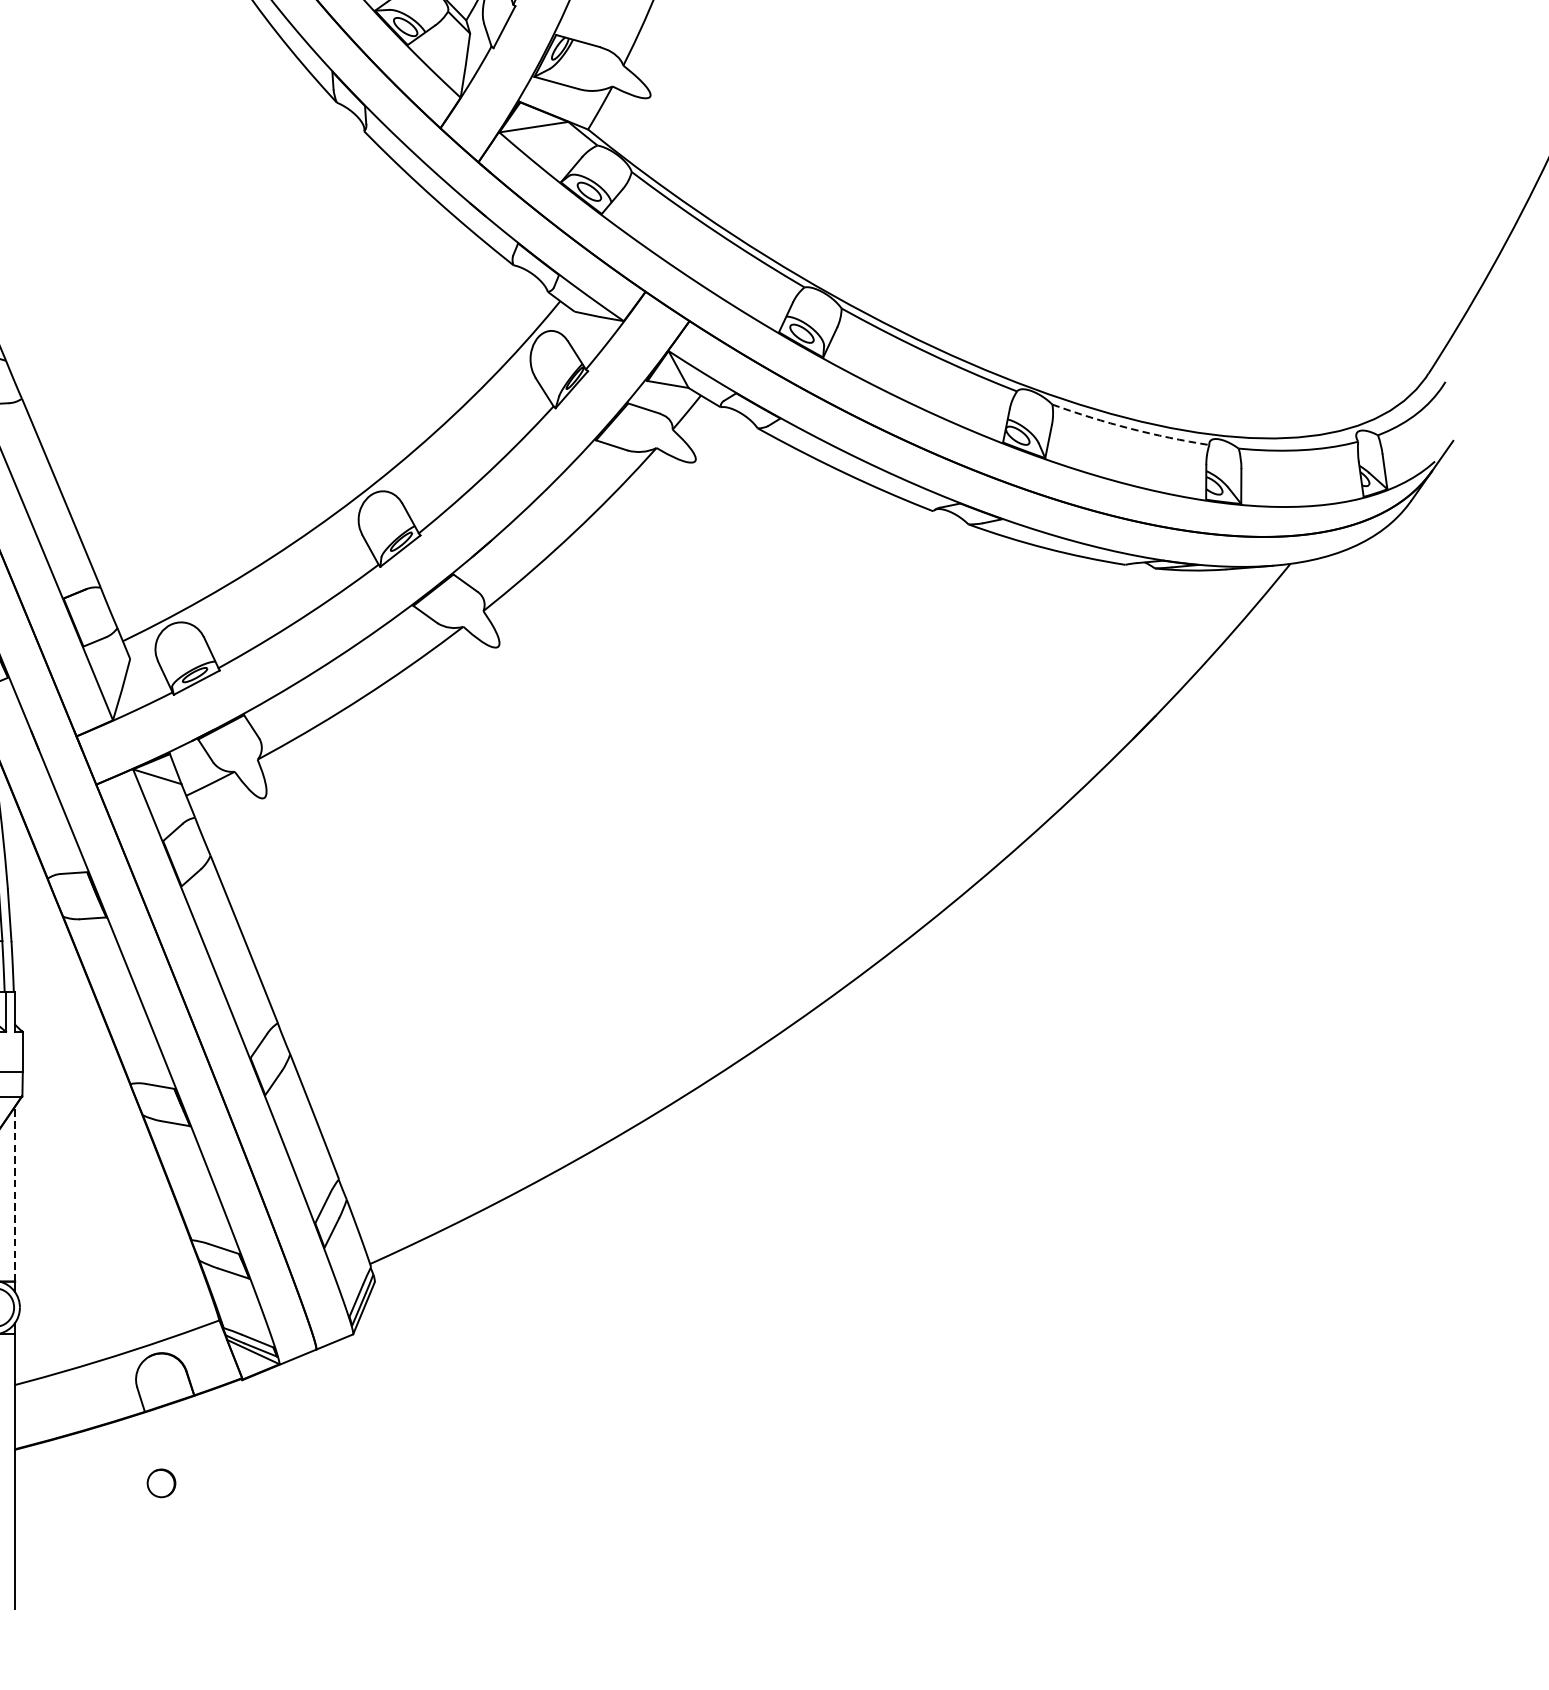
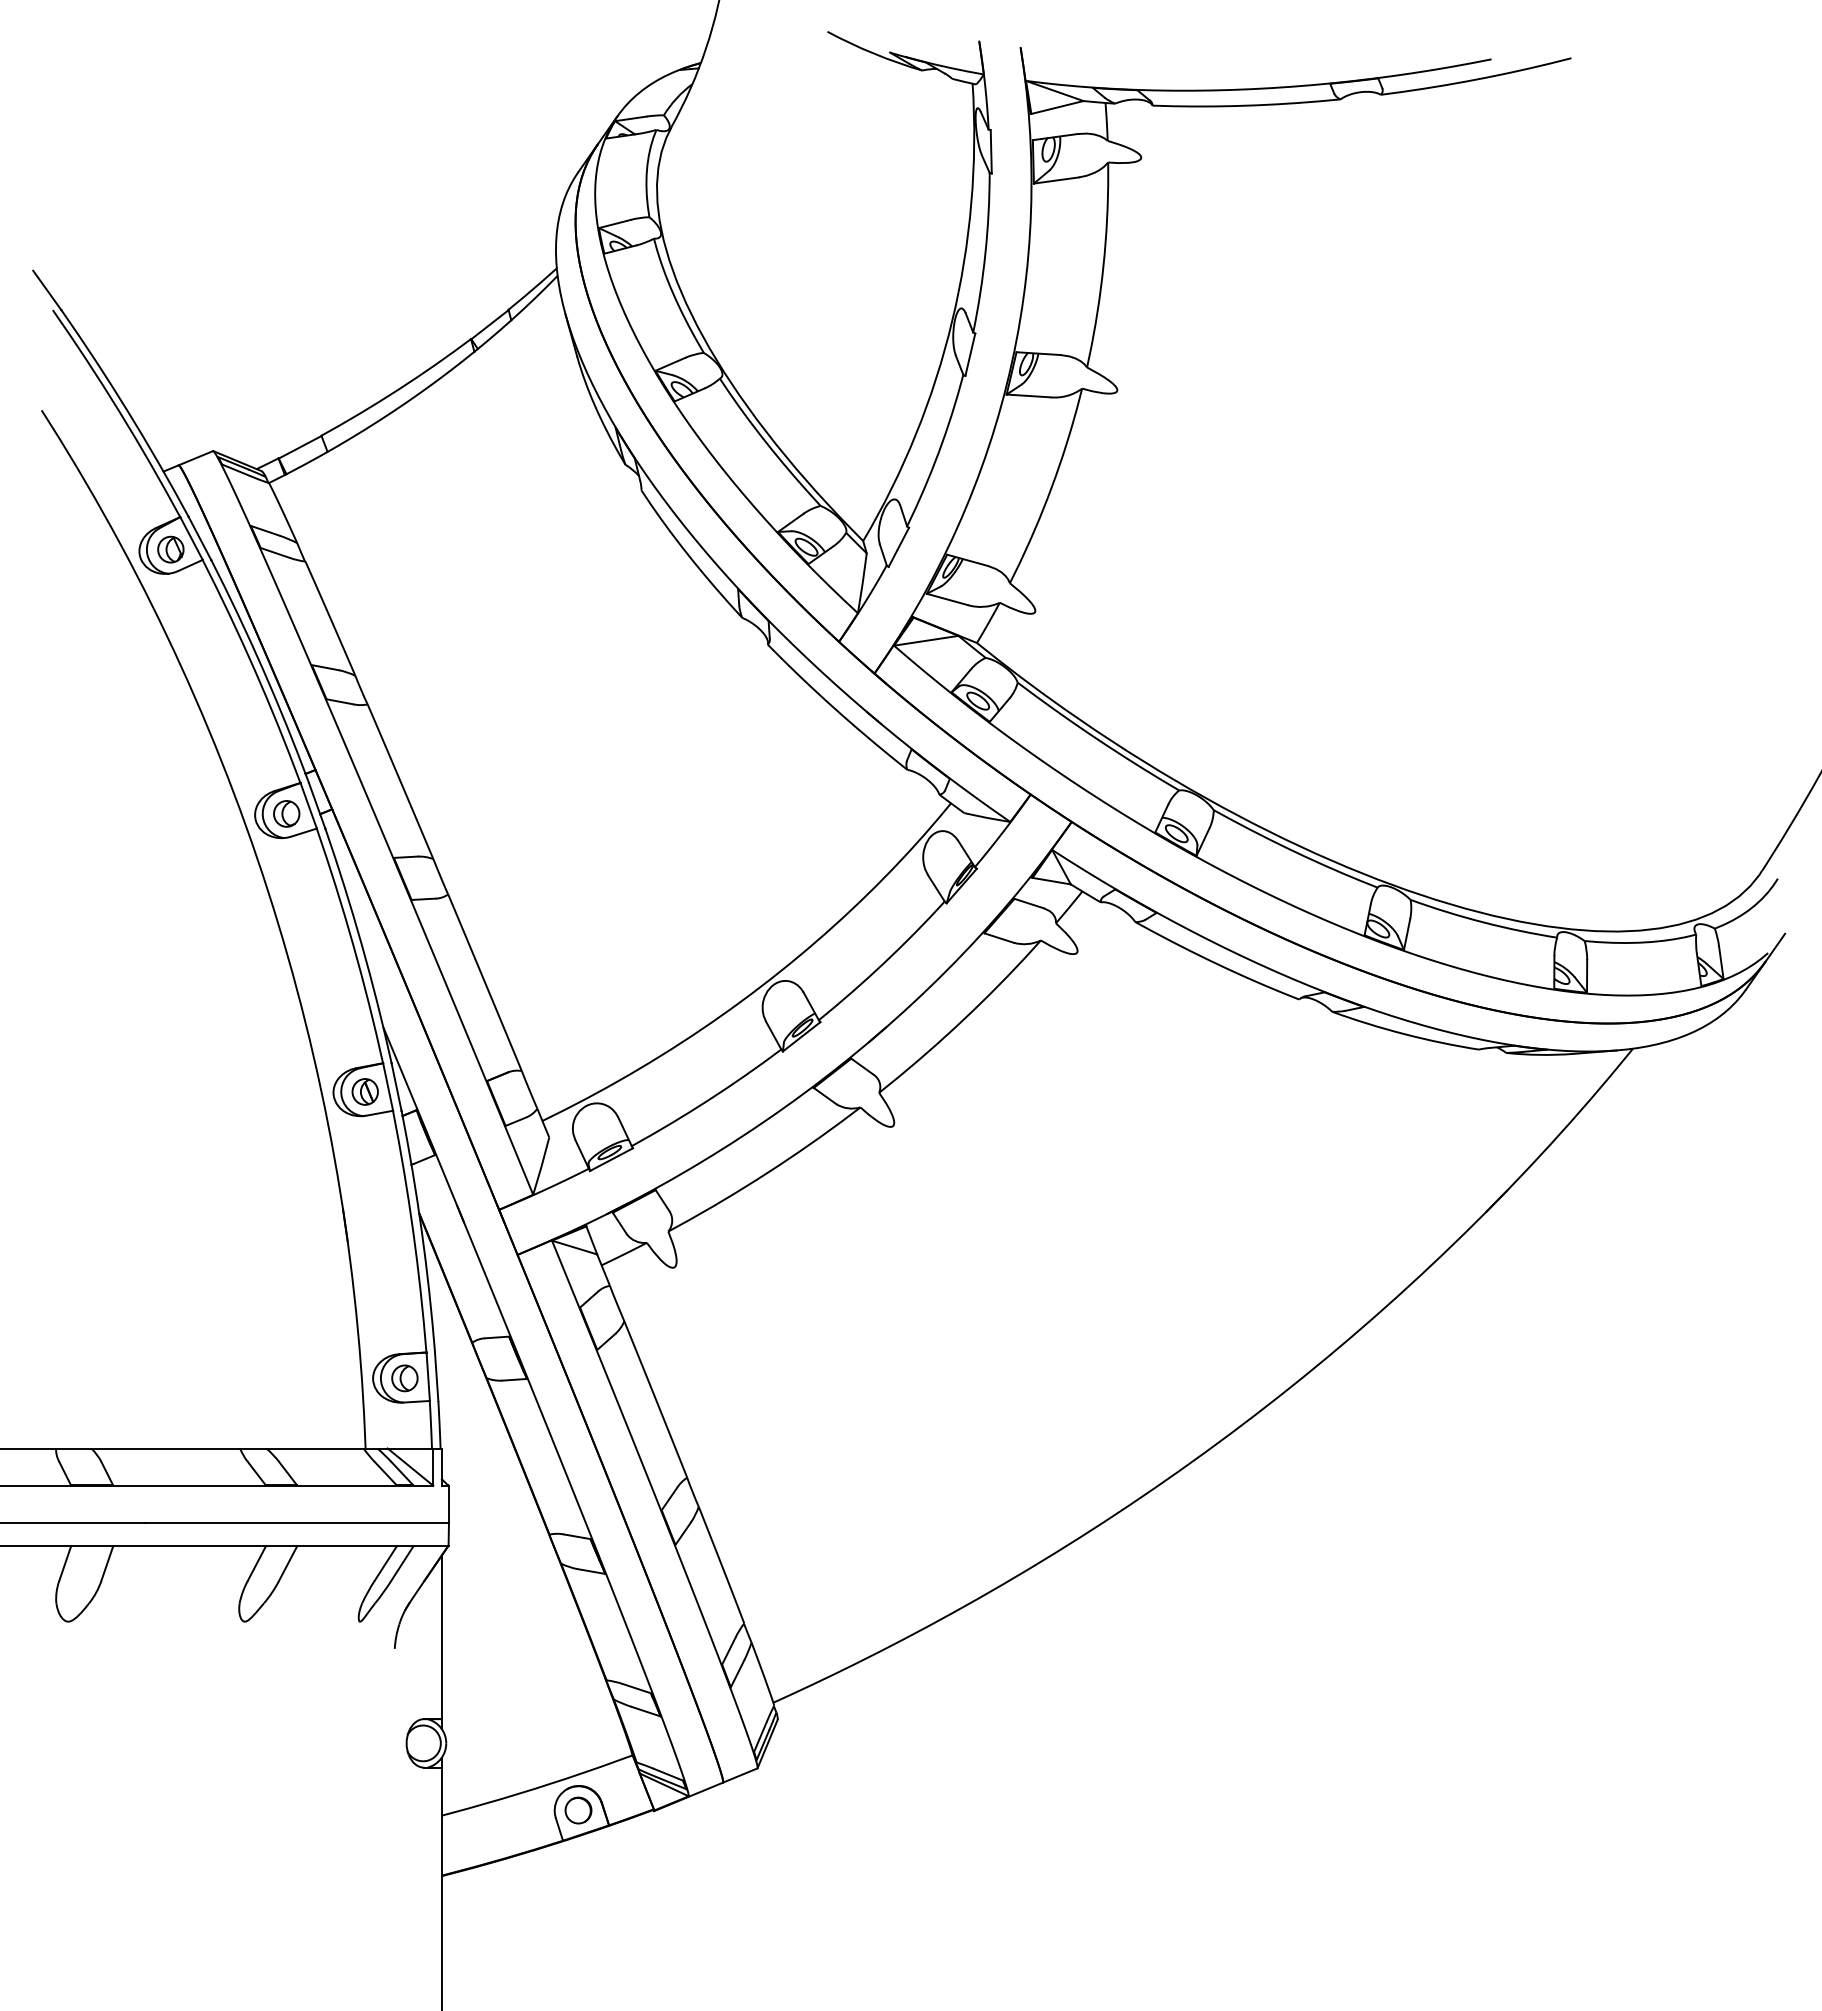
arc: (1130, 428) -> (1483, 922), dashed -> solid
line: (14, 1194) -> (441, 1637), dashed -> solid
part: (161, 1483) -> (578, 1810), moved

